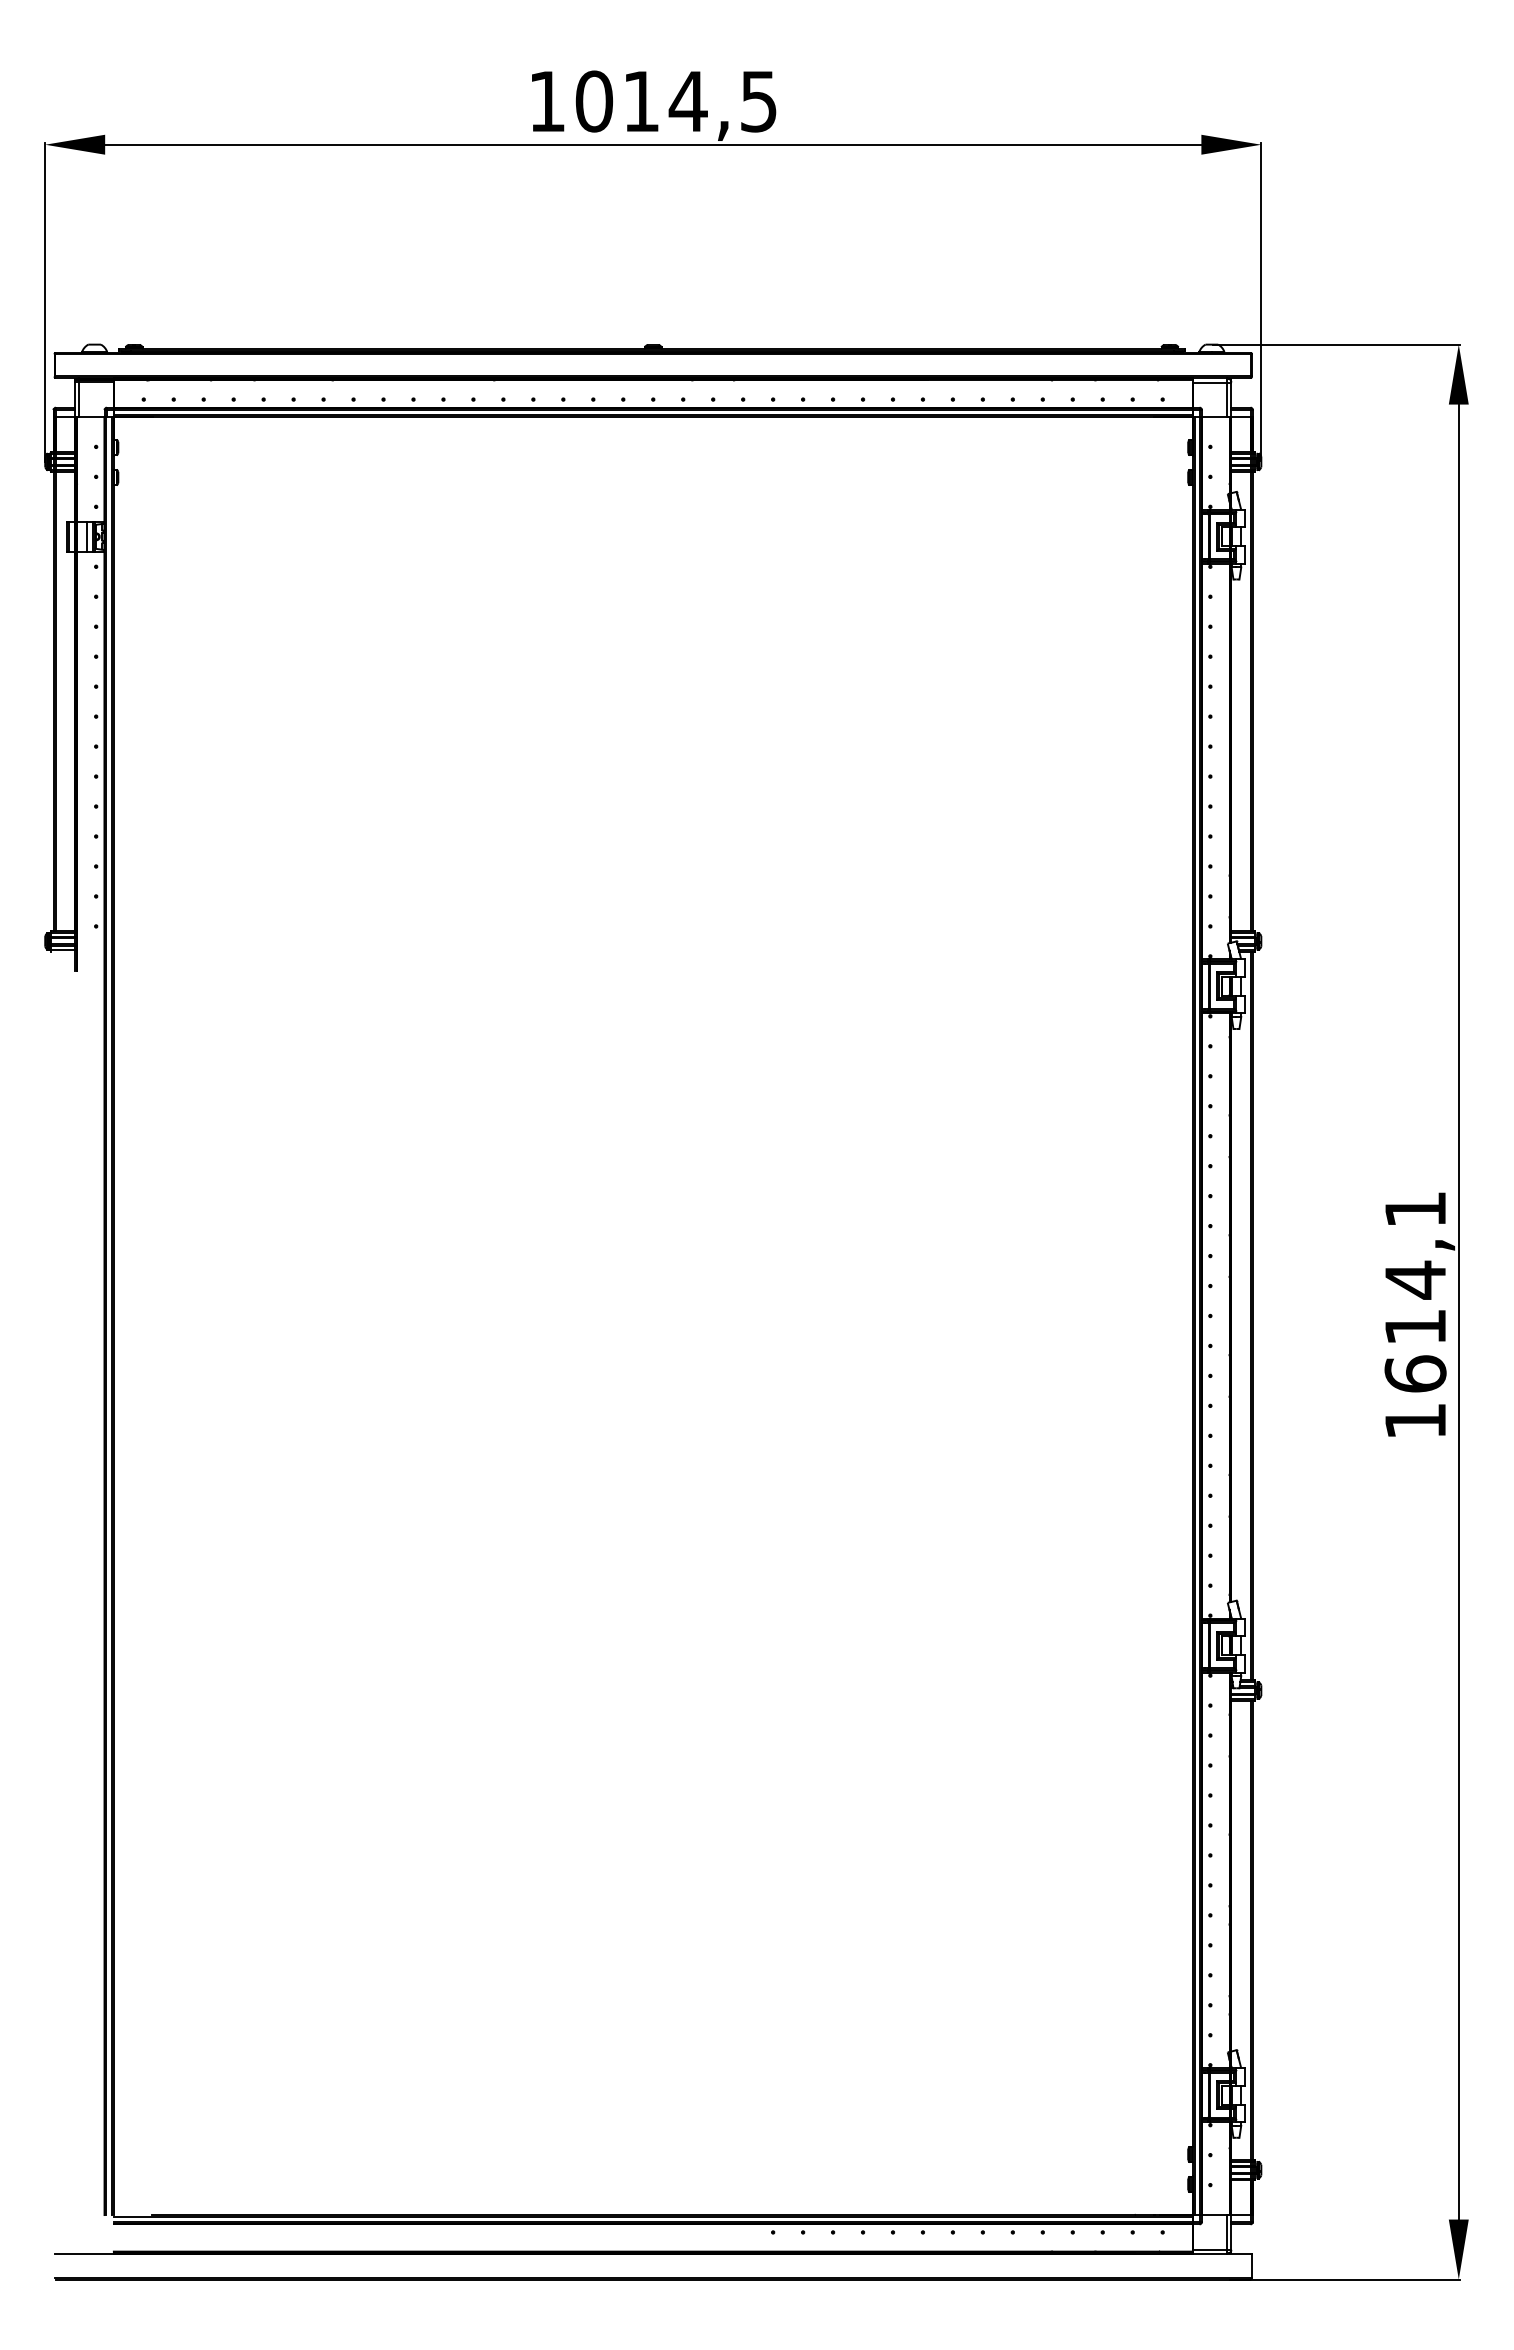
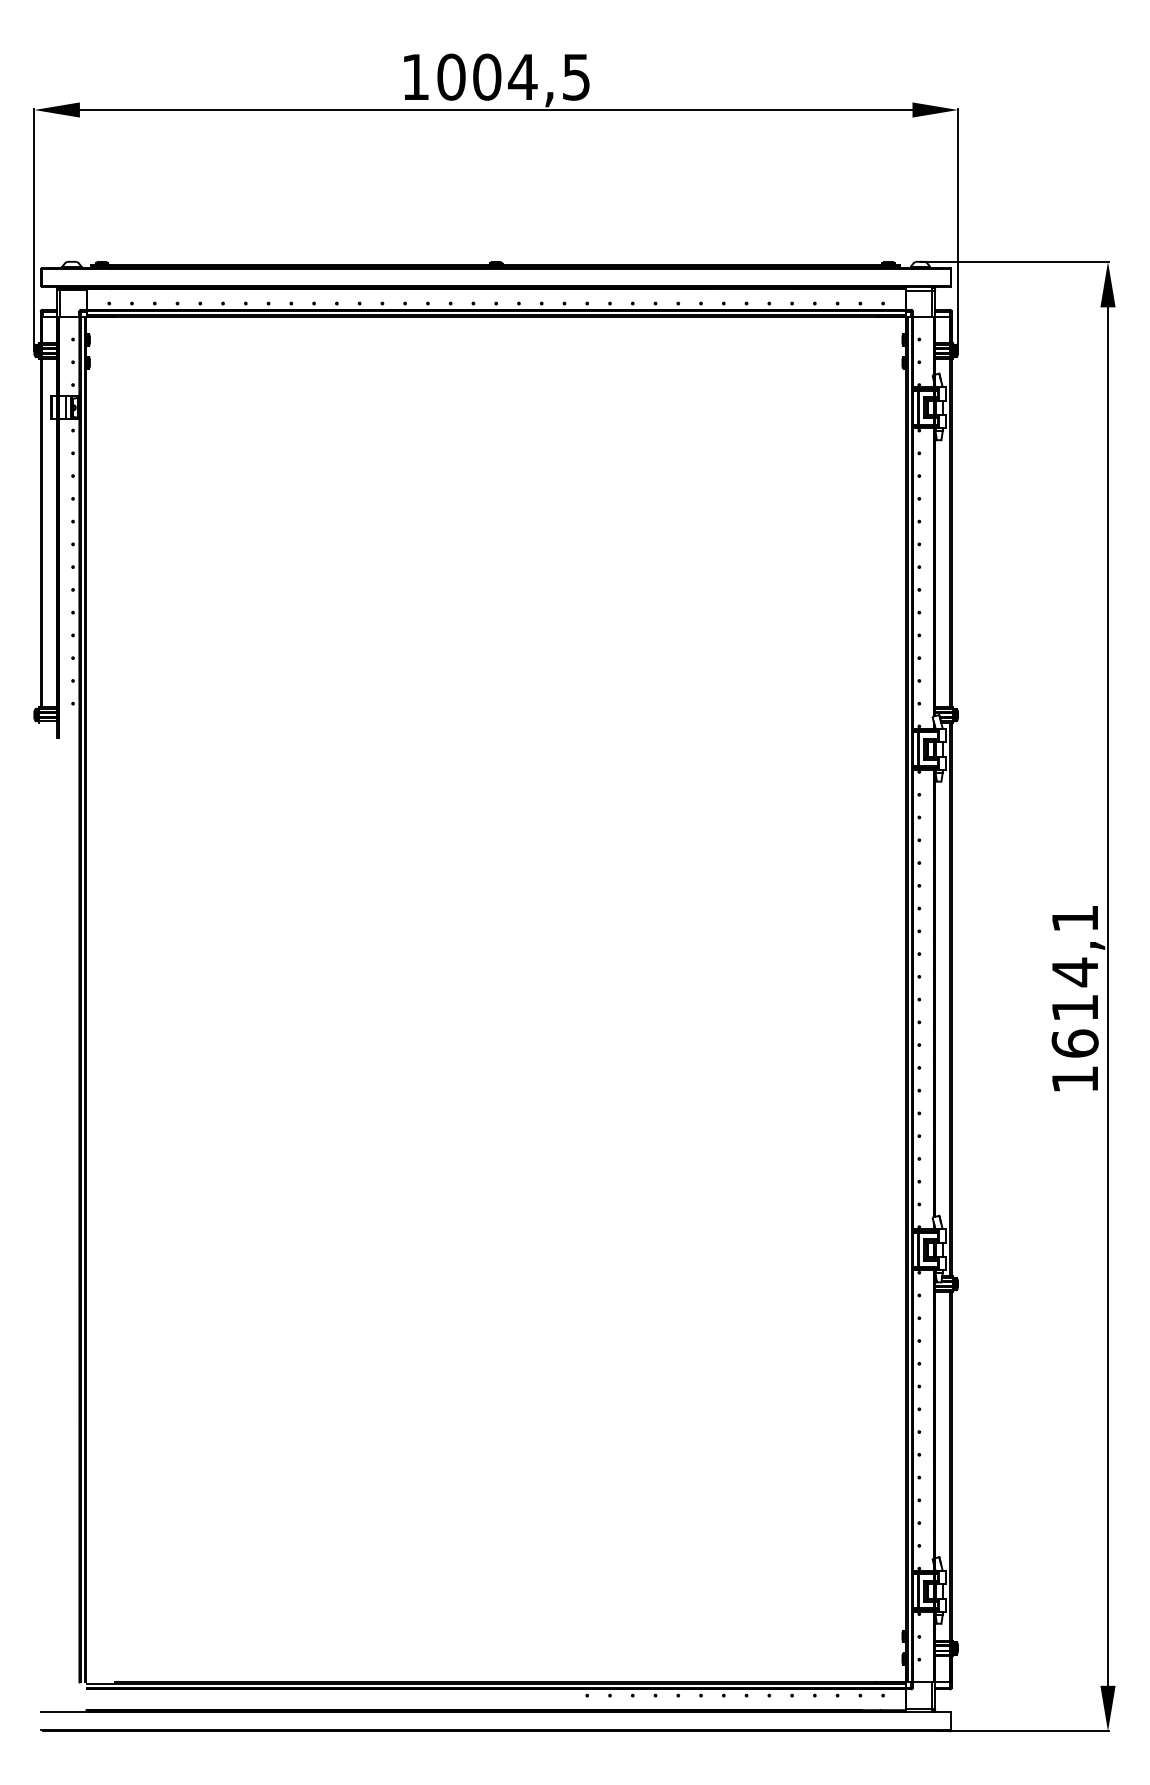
text: (641, 101) -> (487, 77), 1014,5 -> 1004,5

